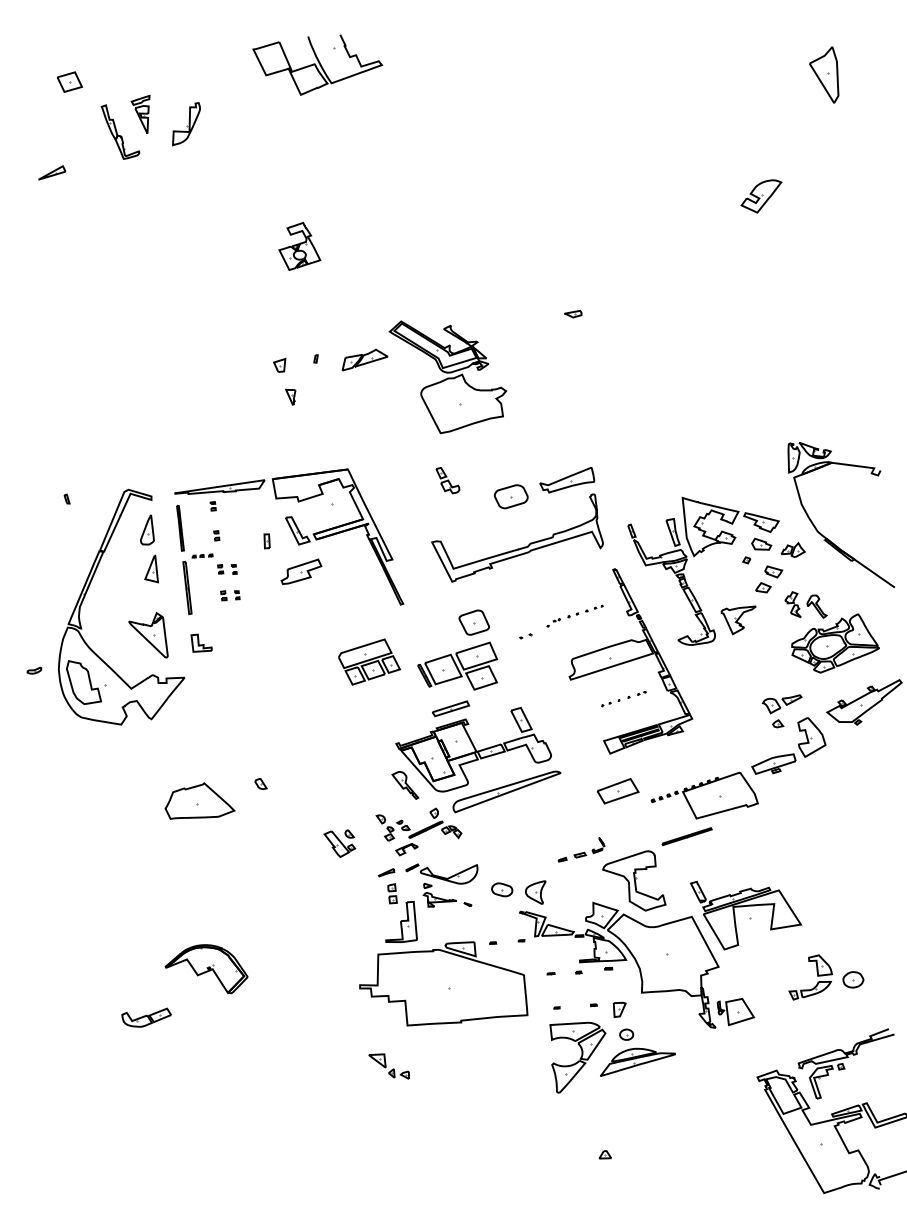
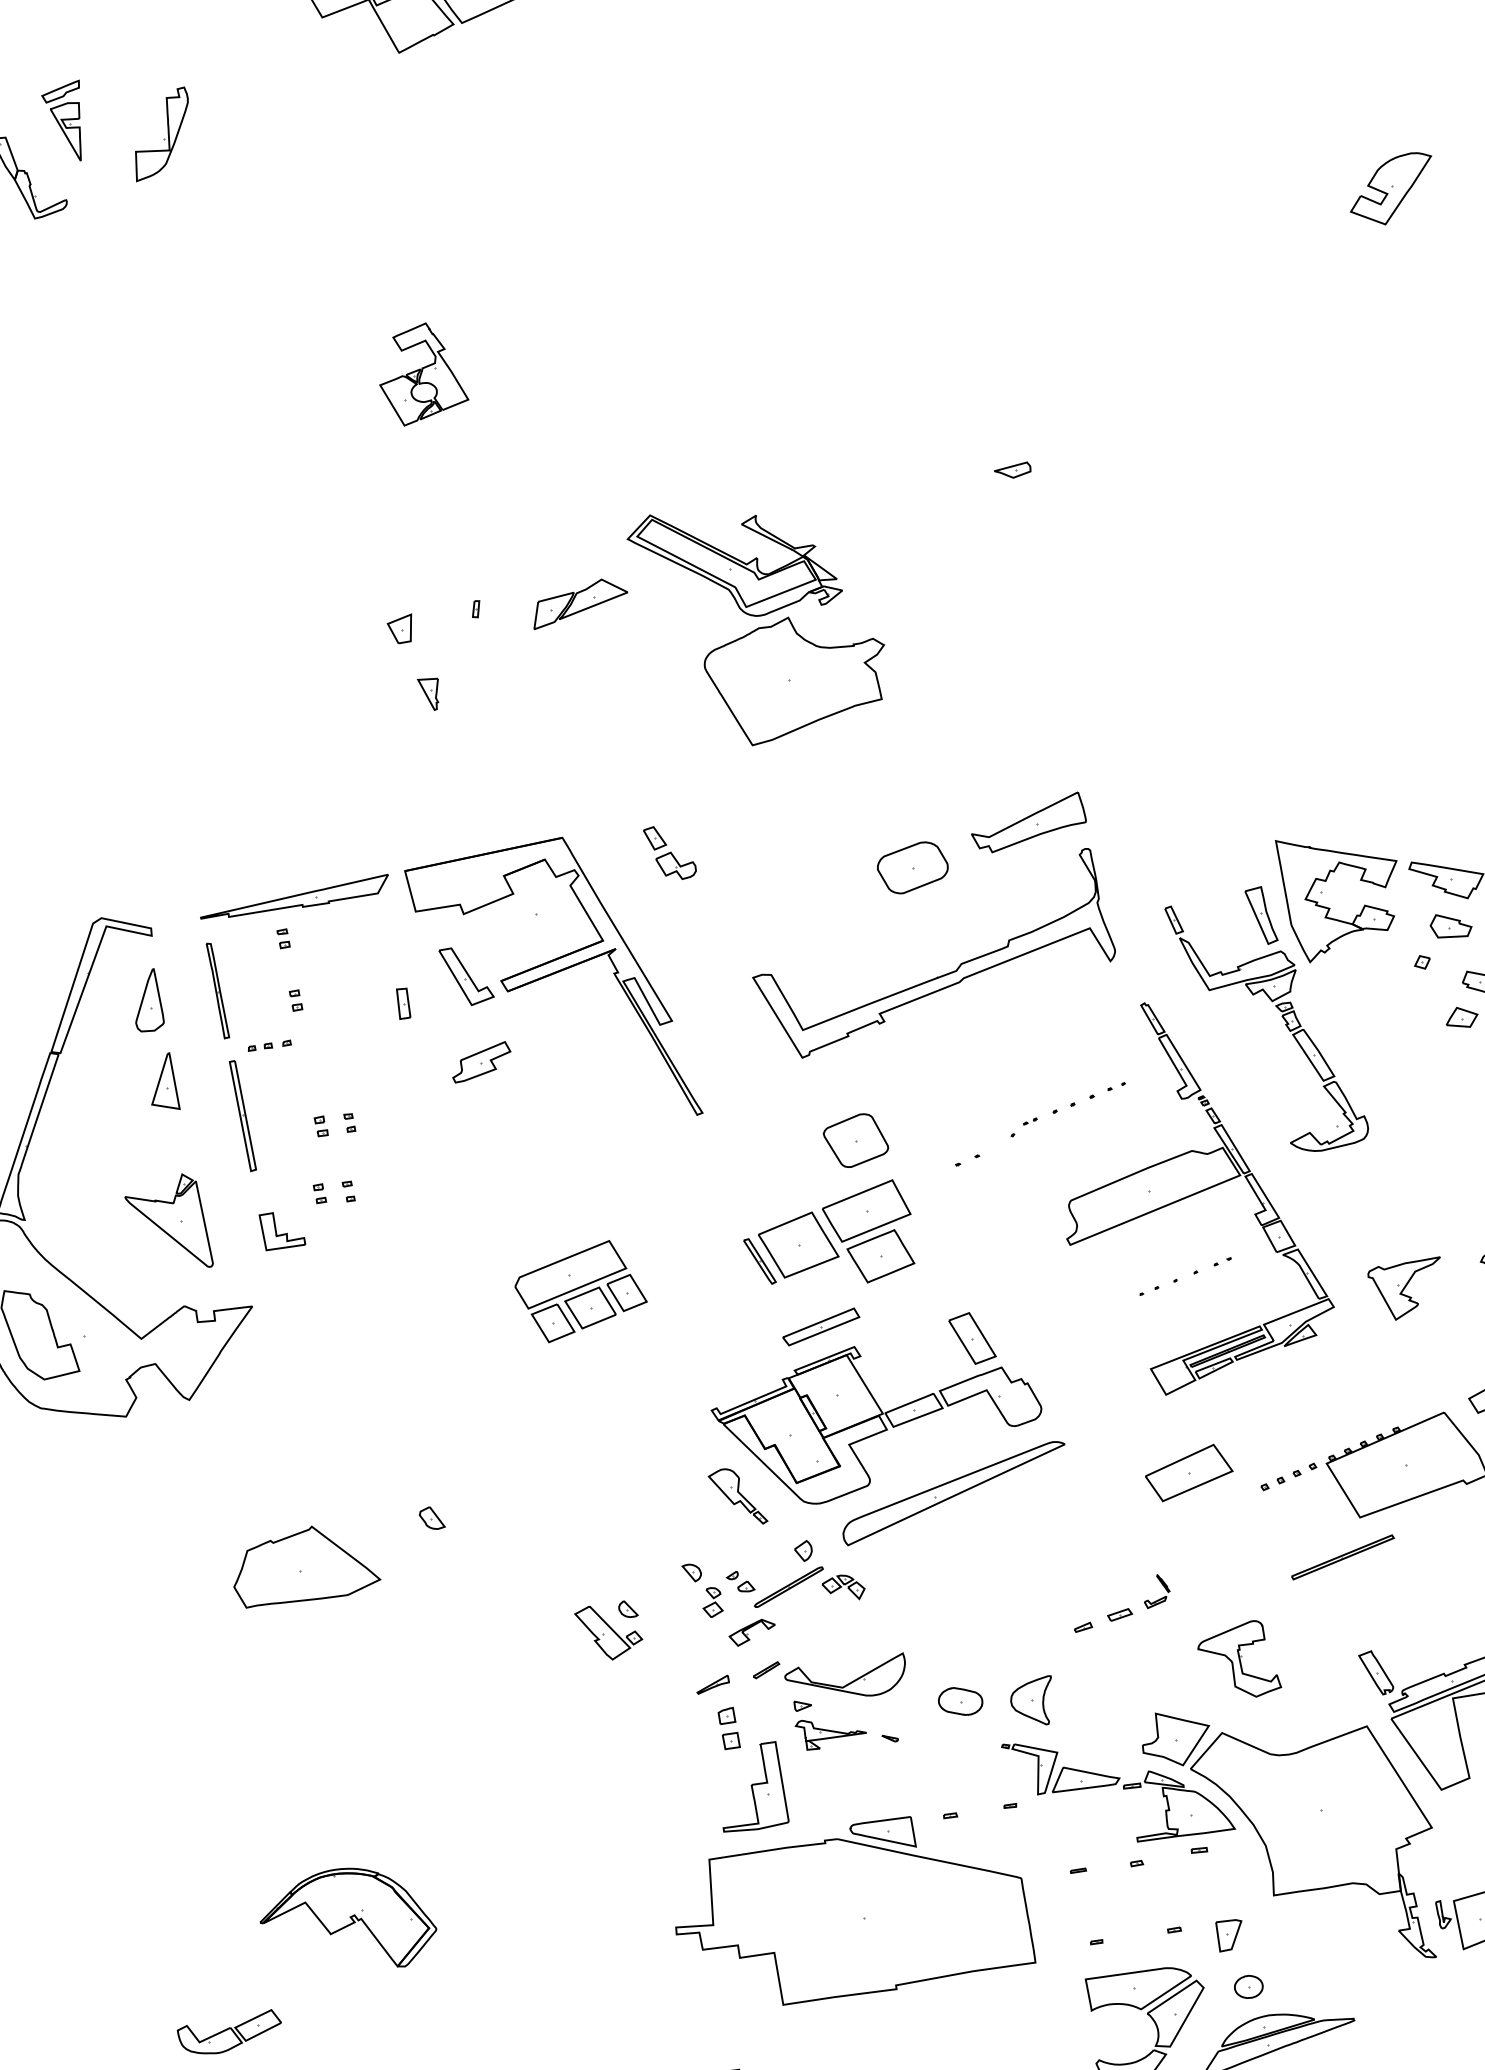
part: (447, 480) -> (669, 852), moved
part: (227, 569) -> (334, 1192), moved
part: (301, 571) -> (481, 1061), size x0.7
part: (738, 620) -> (1405, 1289), moved
part: (369, 661) -> (580, 1290), moved
part: (634, 880) -> (1239, 1659), size x0.6

